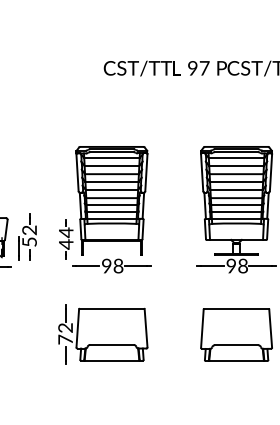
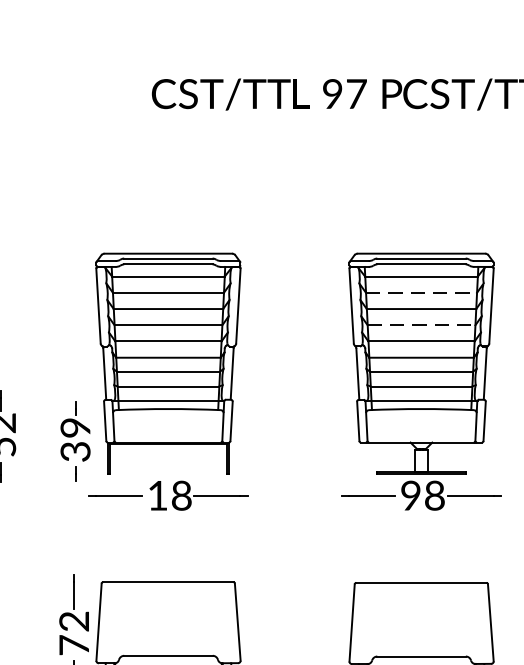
line: (237, 166) -> (423, 293), solid -> dashed
line: (236, 182) -> (421, 325), solid -> dashed
text: (65, 238) -> (74, 439), 44 -> 39
text: (106, 265) -> (157, 494), 98 -> 18

